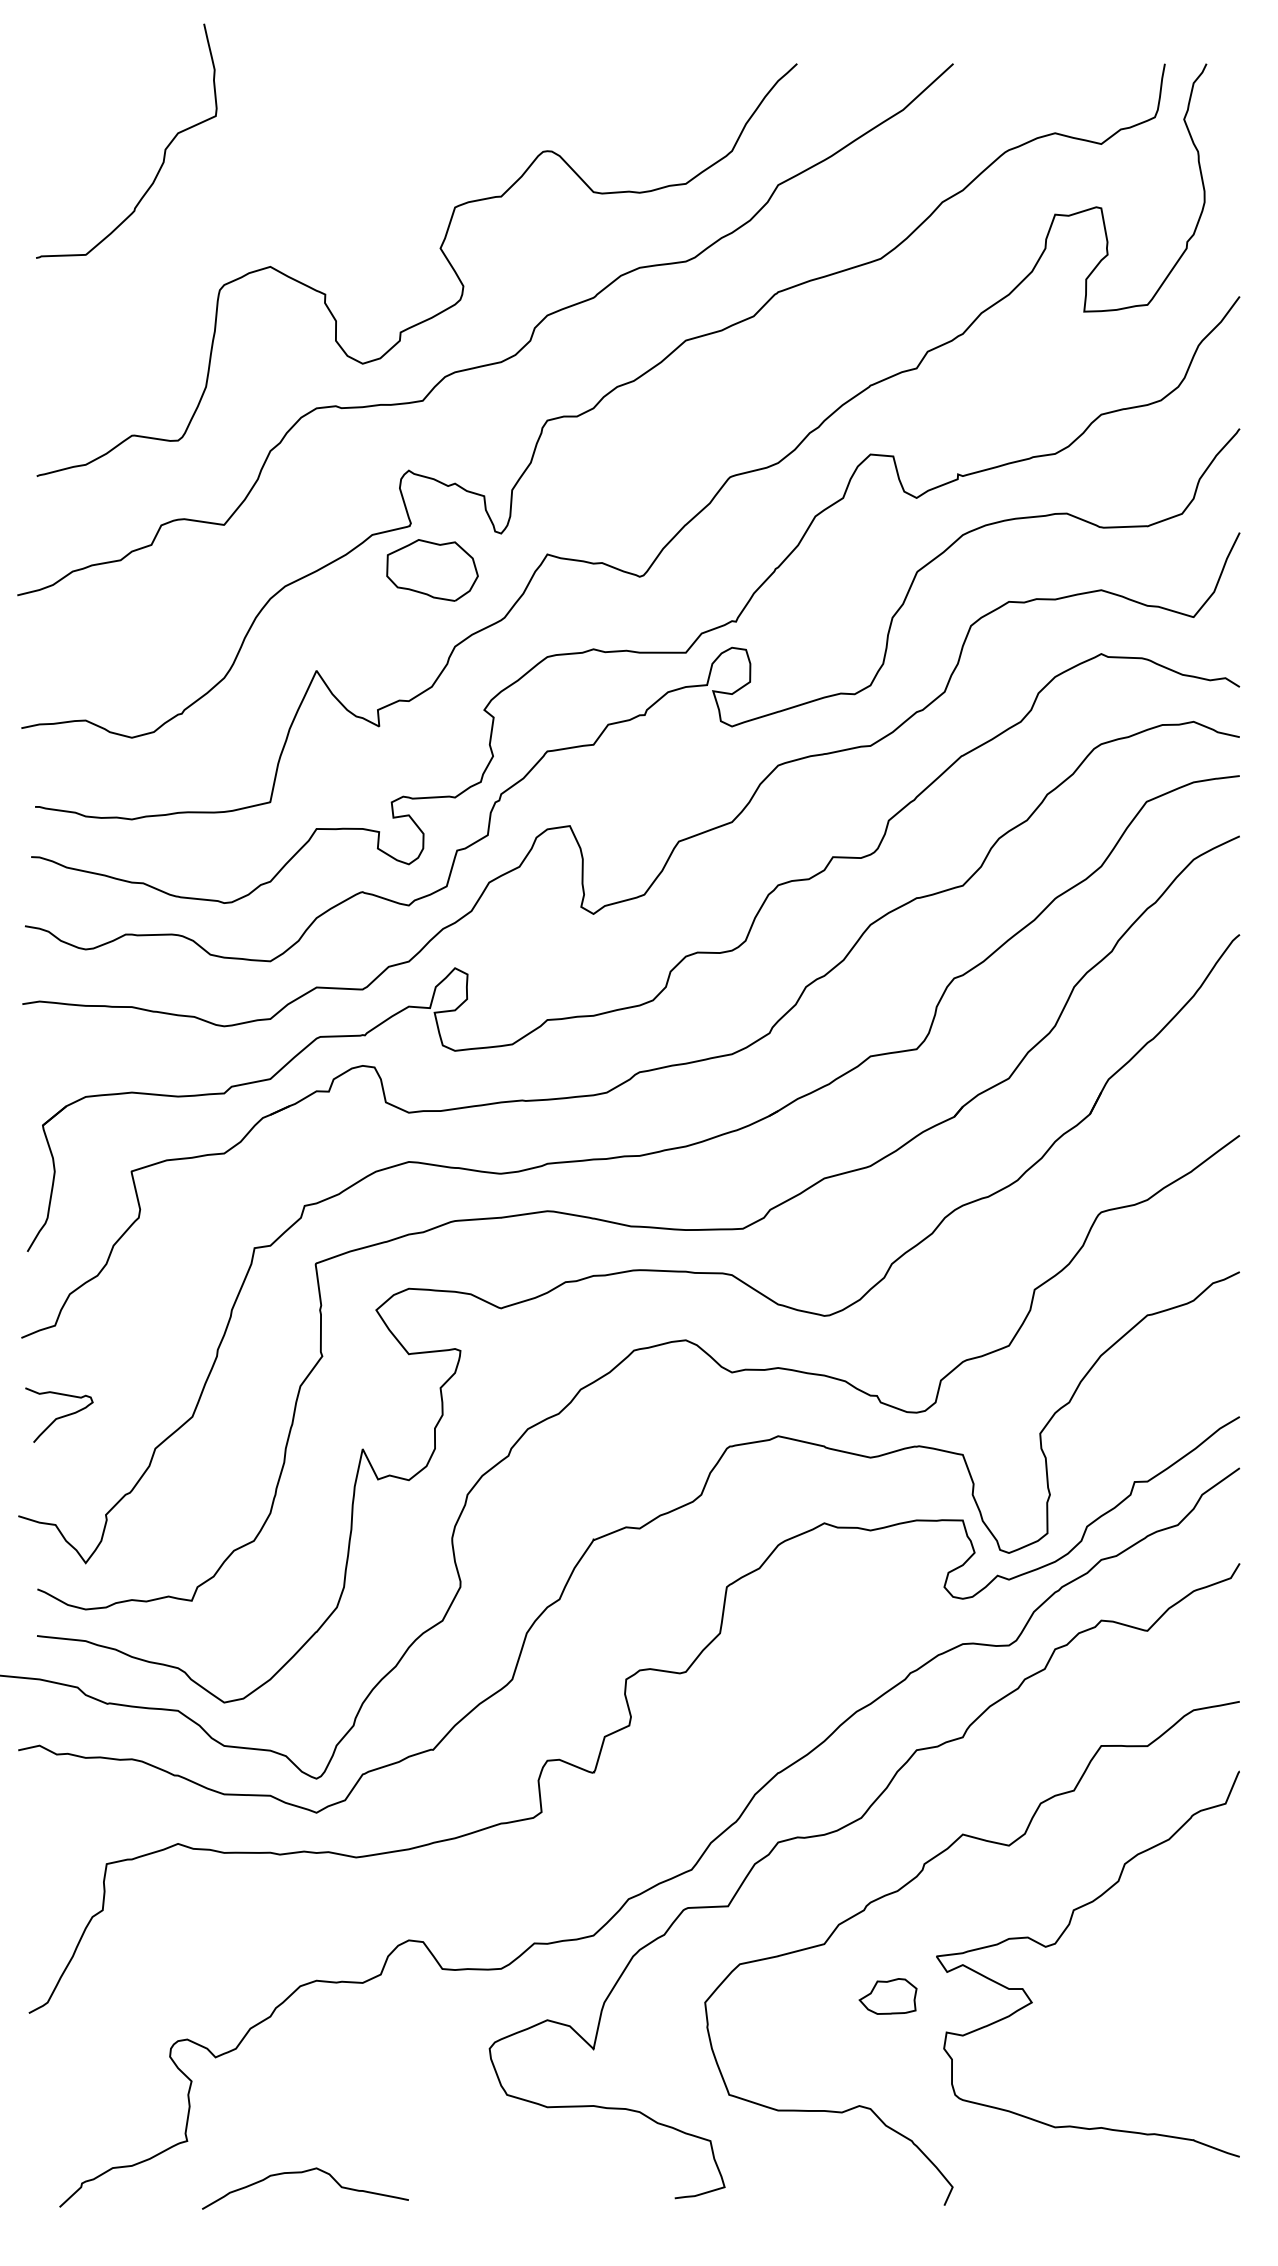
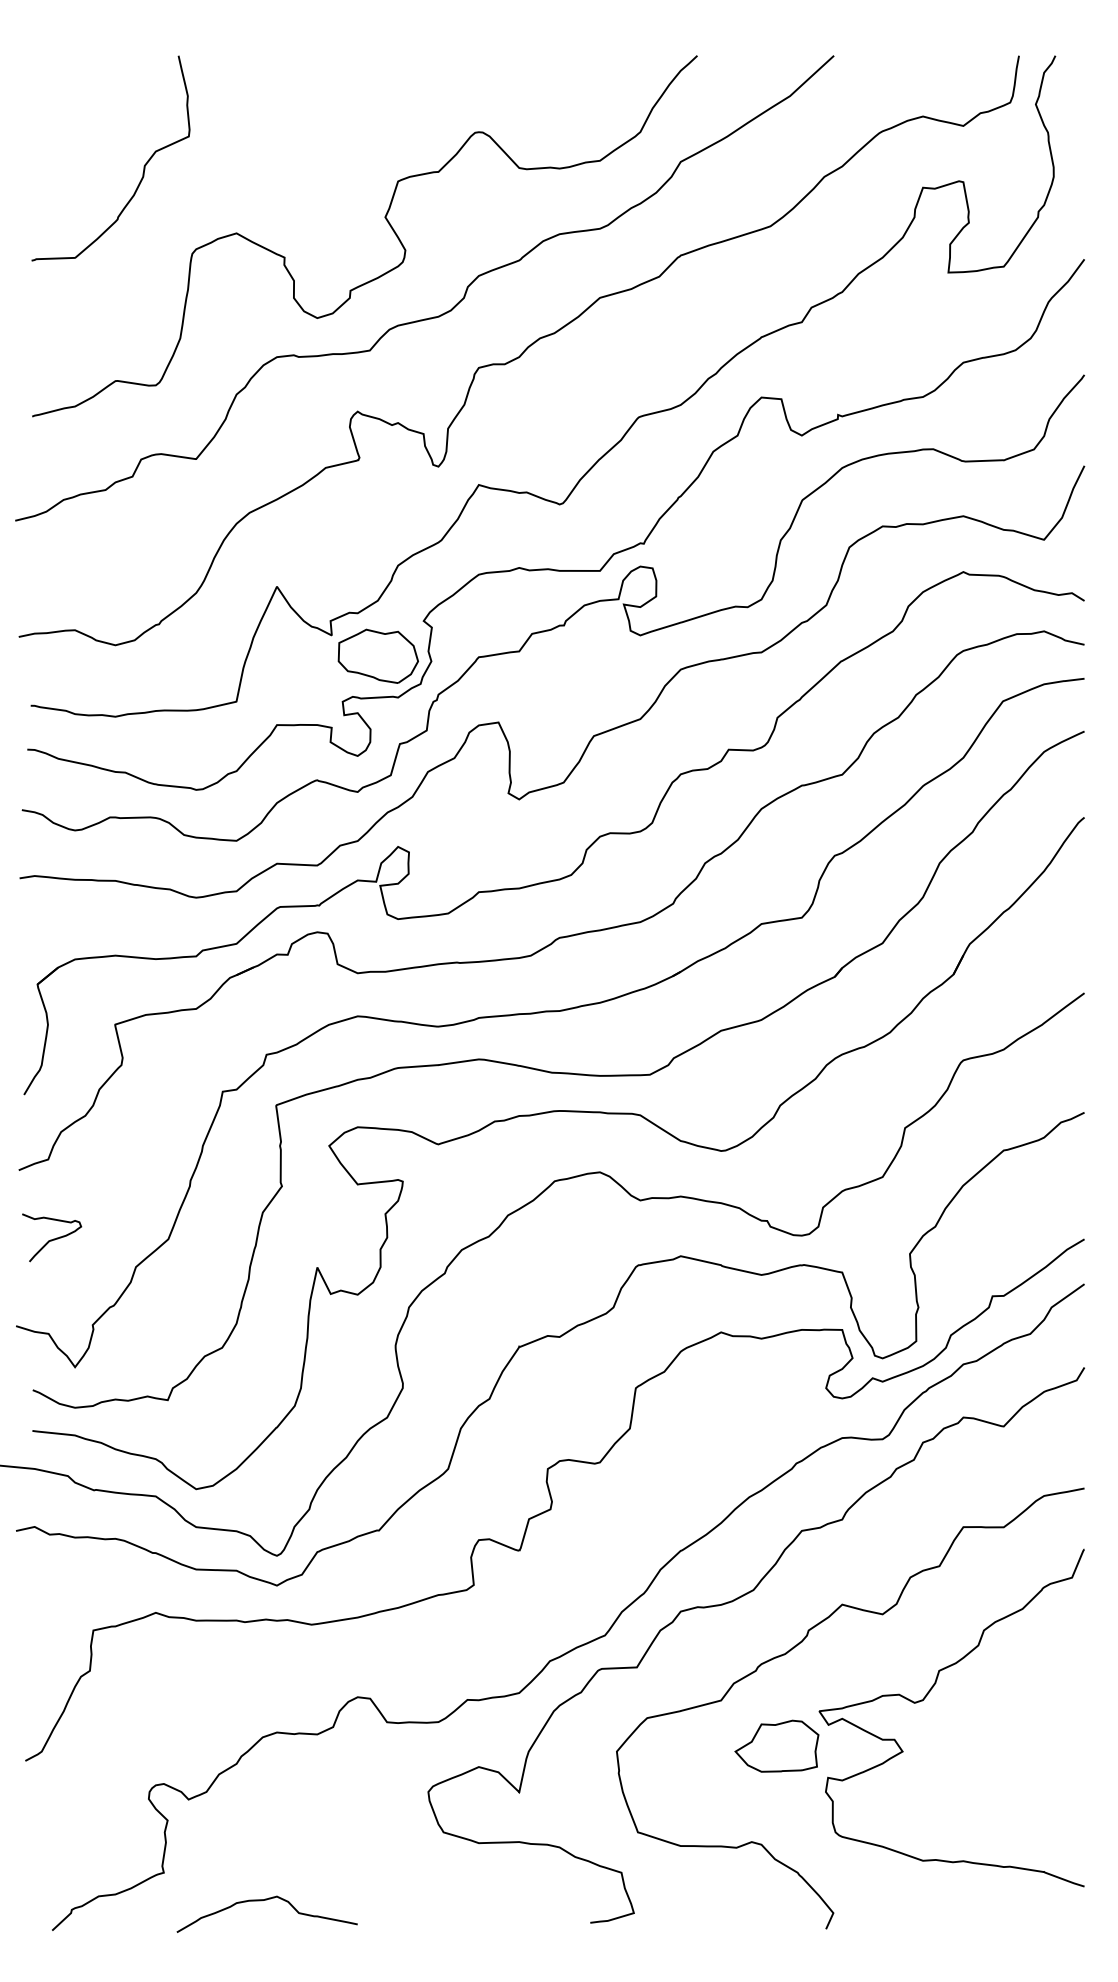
curve: (164, 149) -> (143, 165), moved
part: (432, 570) -> (378, 656), moved
part: (887, 1996) -> (776, 1746), size x1.67

